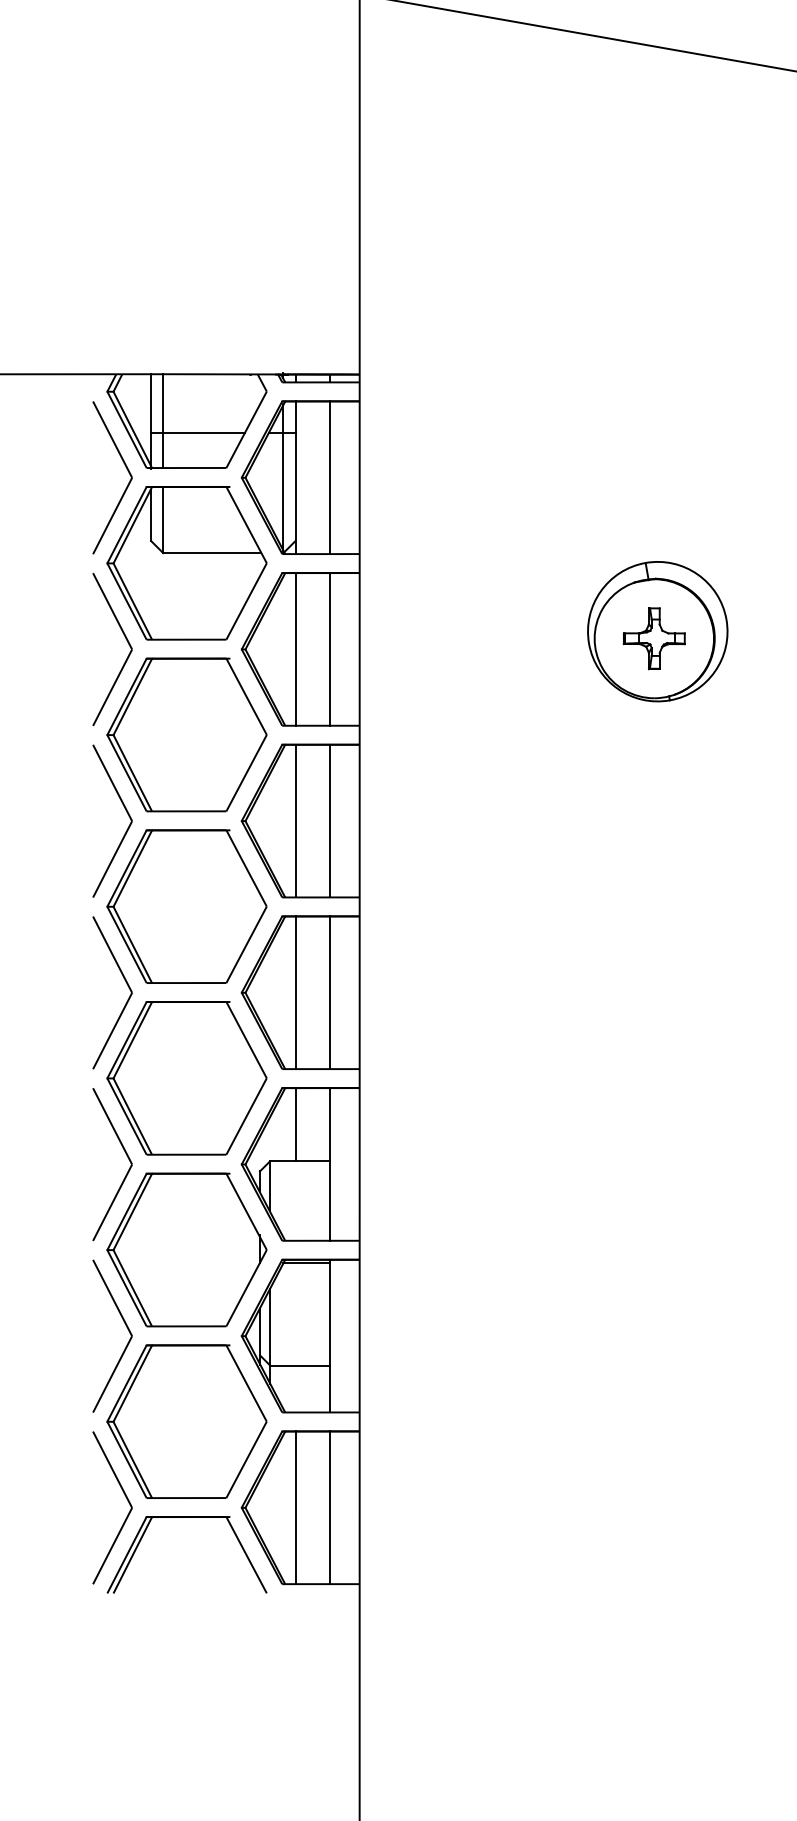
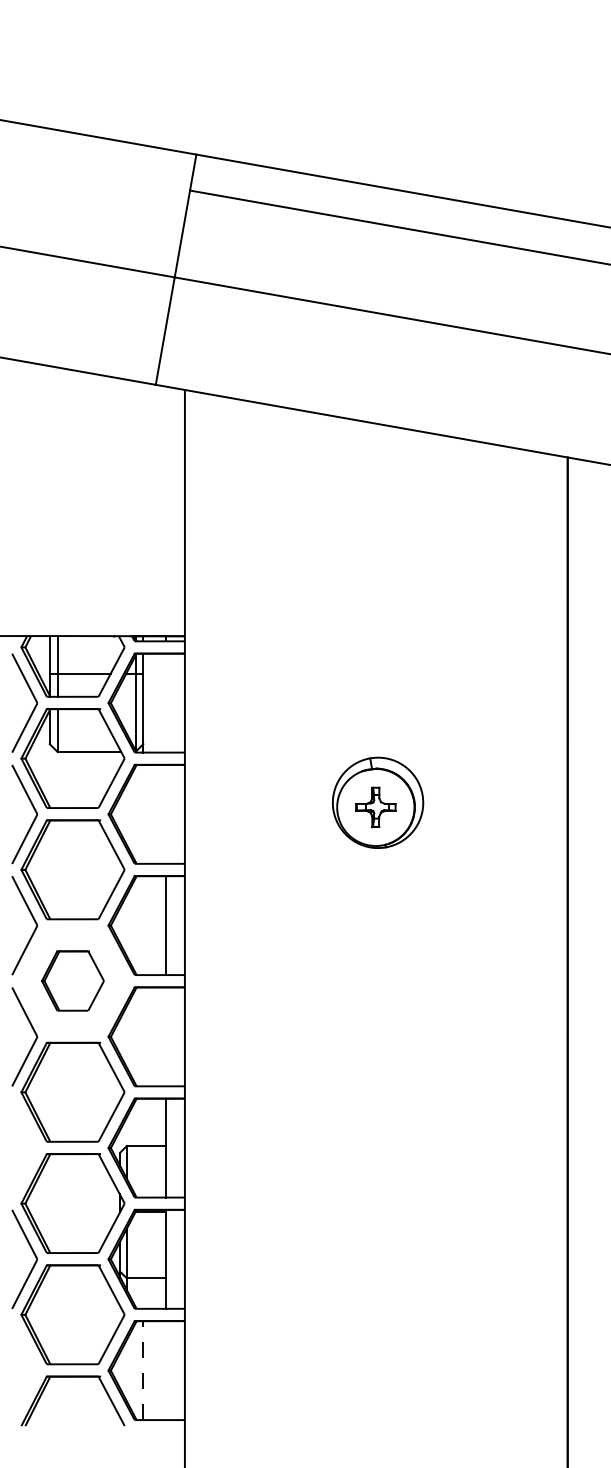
line: (329, 476) -> (165, 702), removed
line: (295, 648) -> (143, 813), removed
line: (329, 648) -> (165, 813), removed
line: (295, 820) -> (143, 925), removed
part: (186, 905) -> (72, 980), size x0.6
line: (295, 992) -> (143, 1036), removed
line: (329, 992) -> (165, 1036), removed
line: (295, 1123) -> (143, 1121), removed
part: (126, 1155) -> (33, 1142), removed
part: (126, 1499) -> (33, 1365), removed
line: (295, 1507) -> (143, 1370), solid -> dashed
line: (329, 1507) -> (165, 1370), removed

